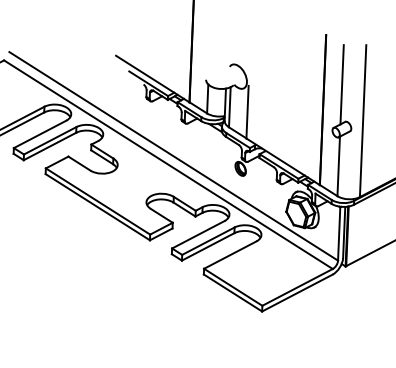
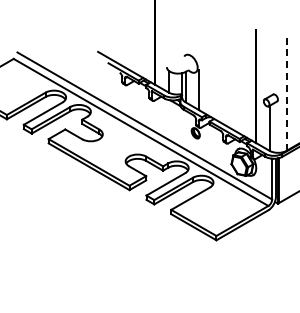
line: (341, 84) -> (269, 66), removed
line: (362, 119) -> (286, 92), solid -> dashed

